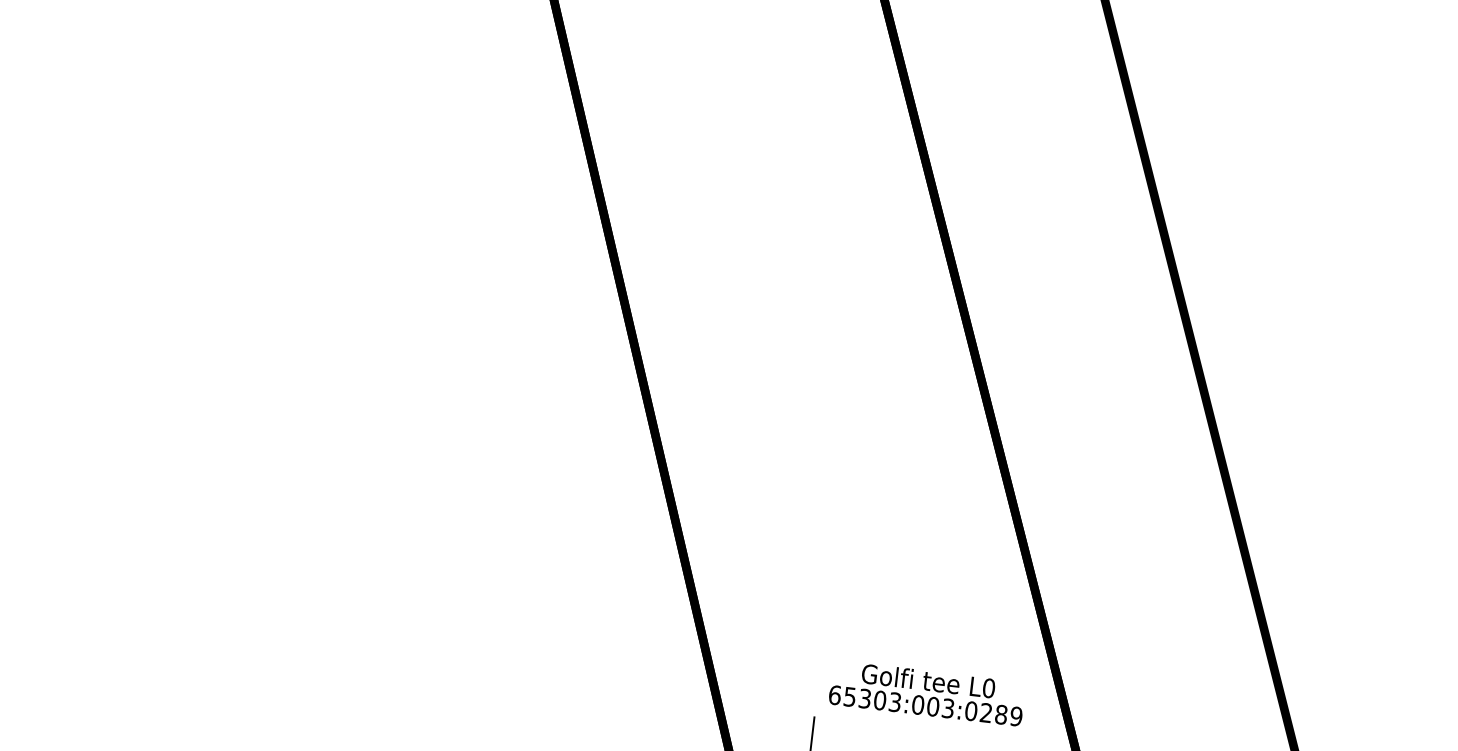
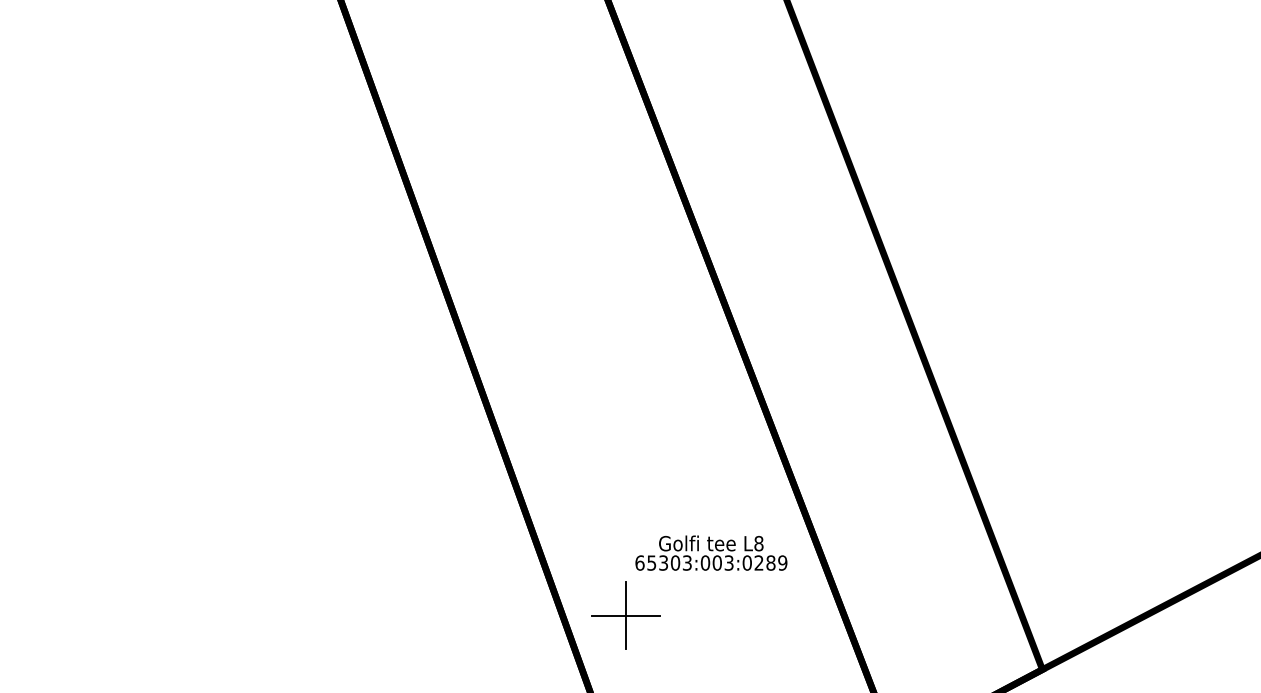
text: (988, 688) -> (758, 543), L0 -> L8

